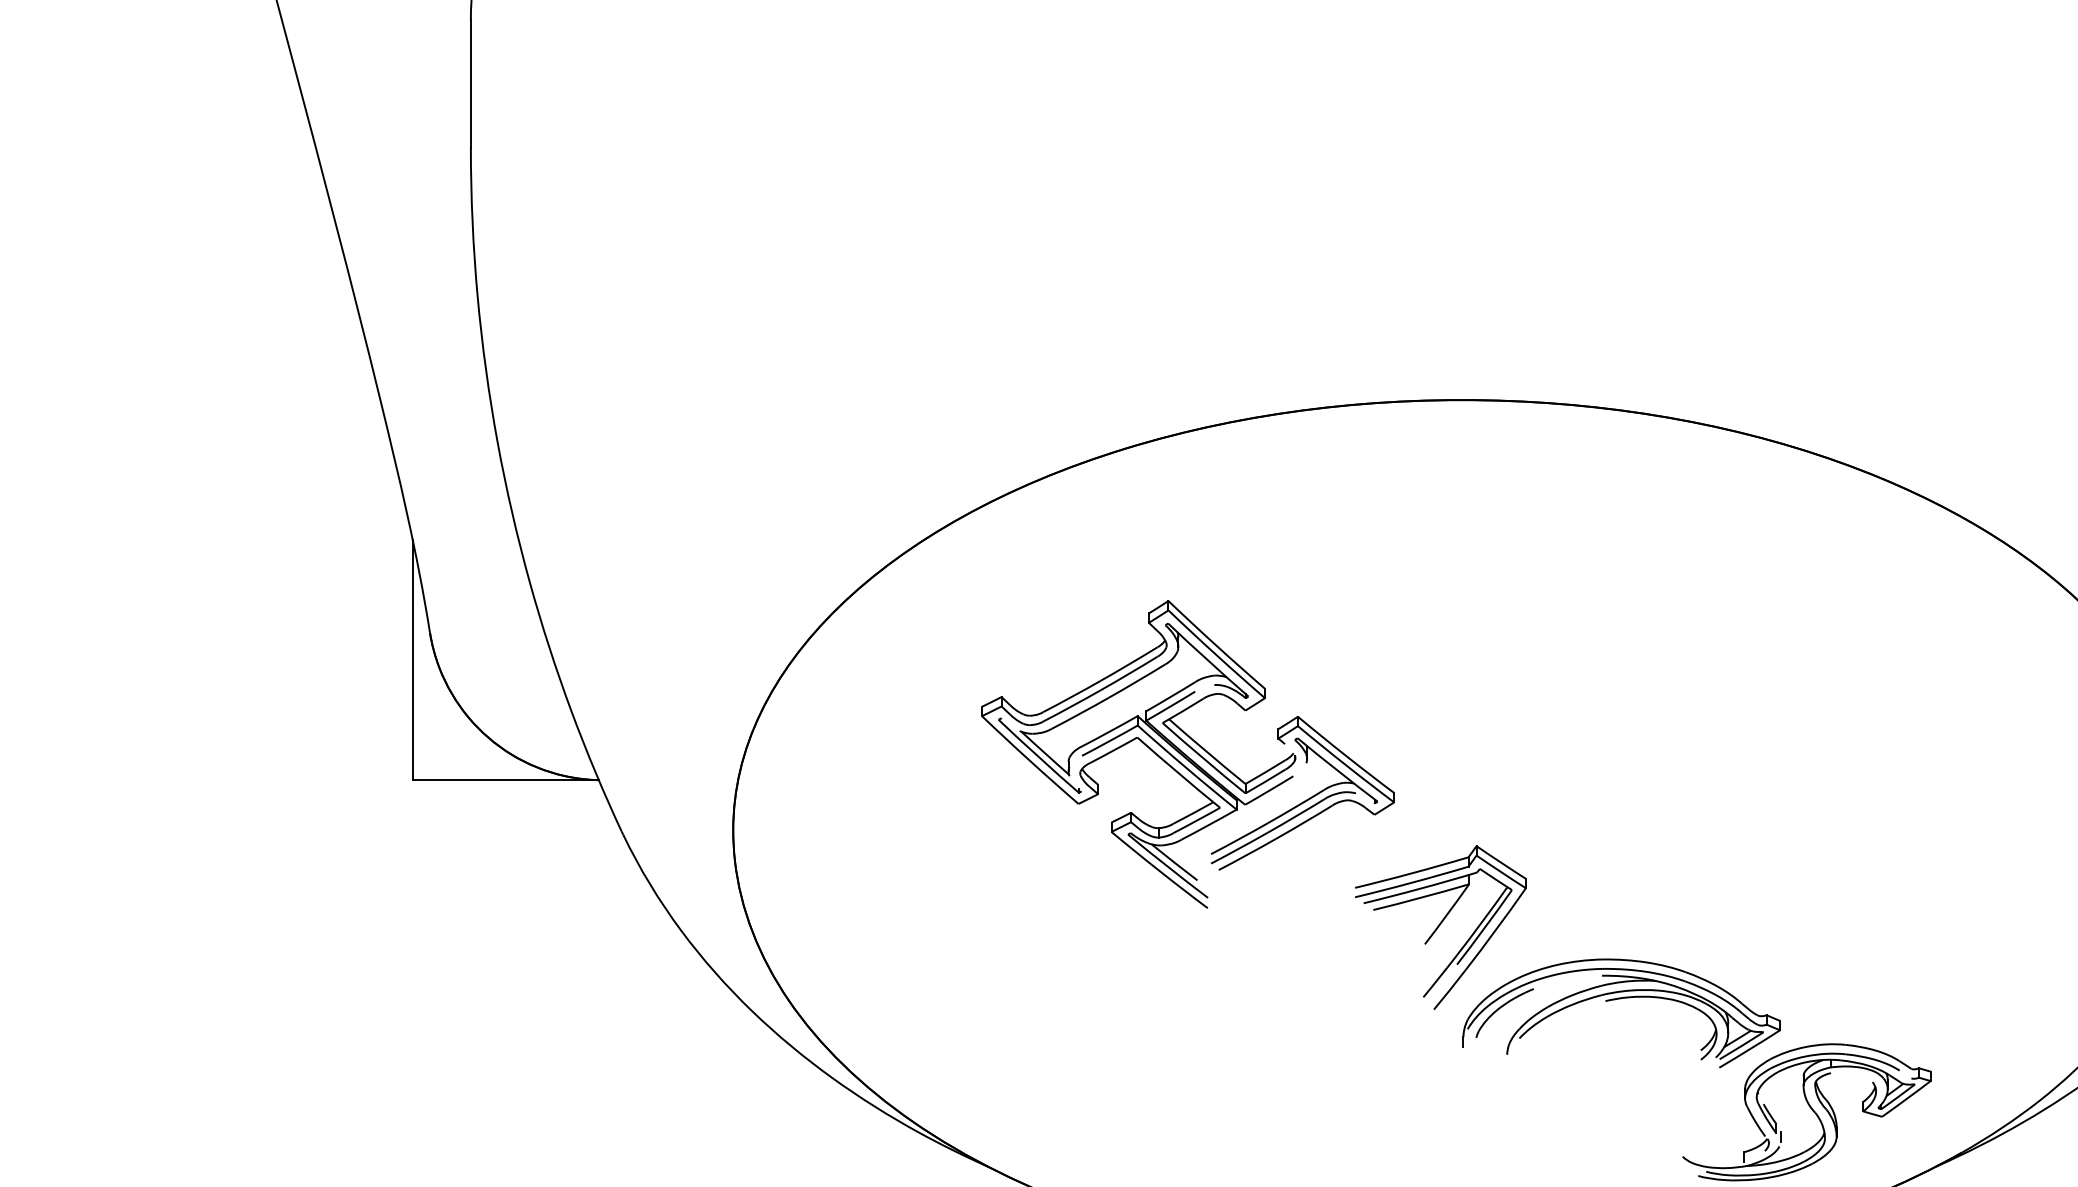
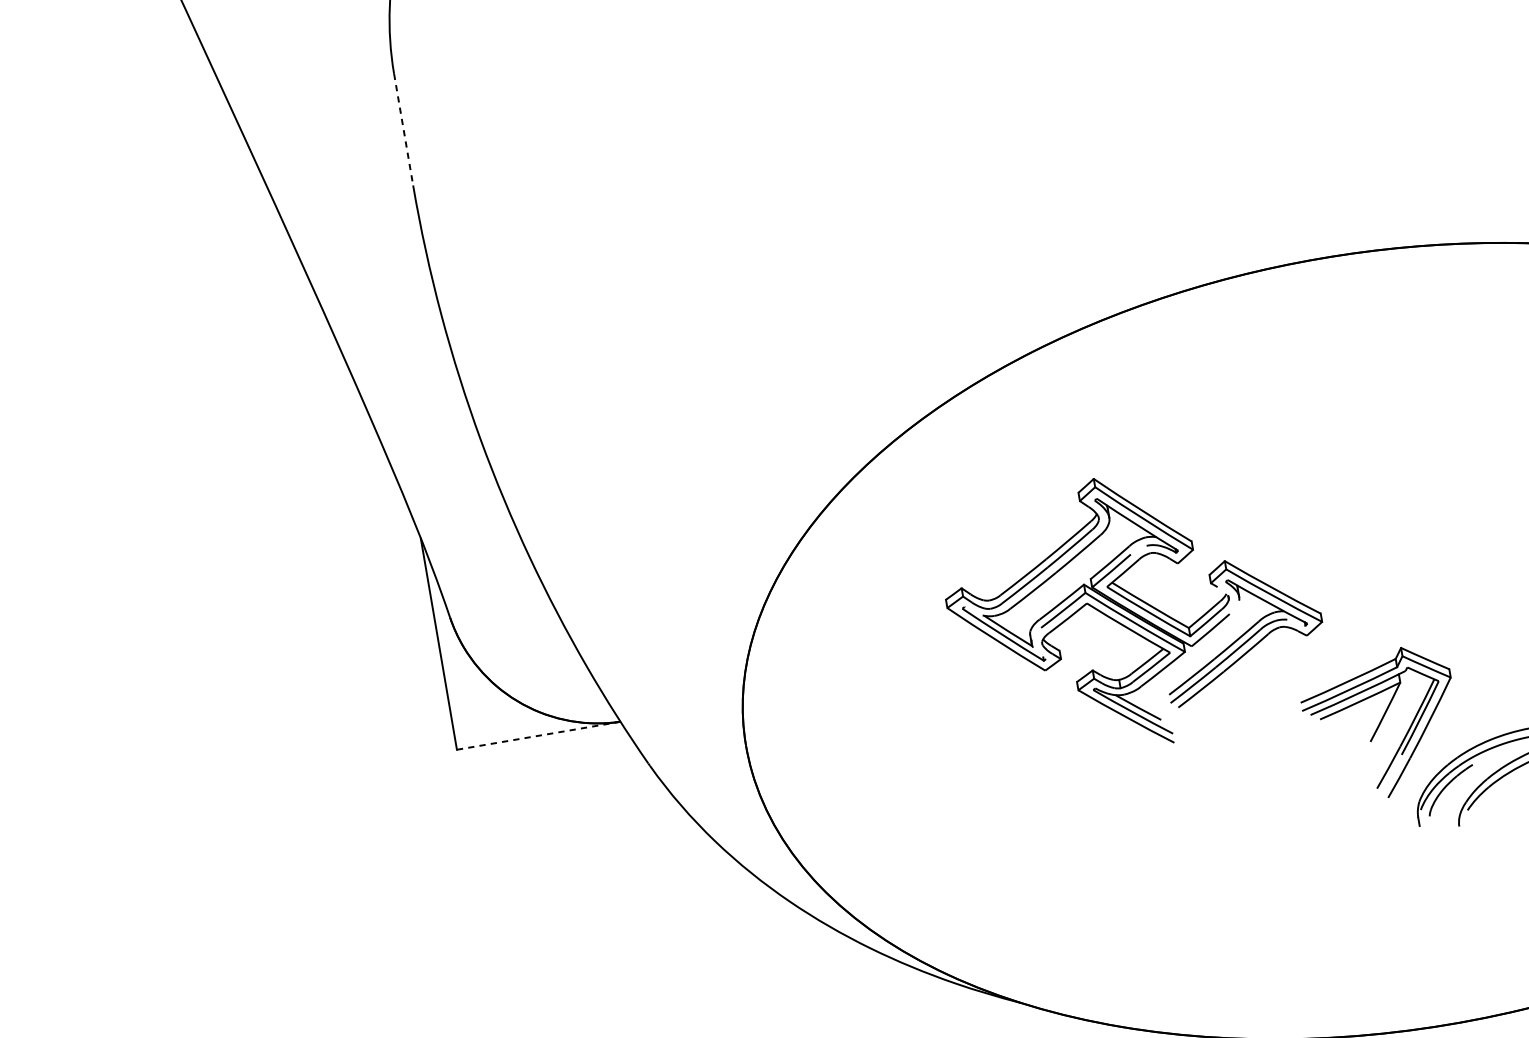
line: (470, 83) -> (403, 129), solid -> dashed
line: (506, 780) -> (539, 735), solid -> dashed

